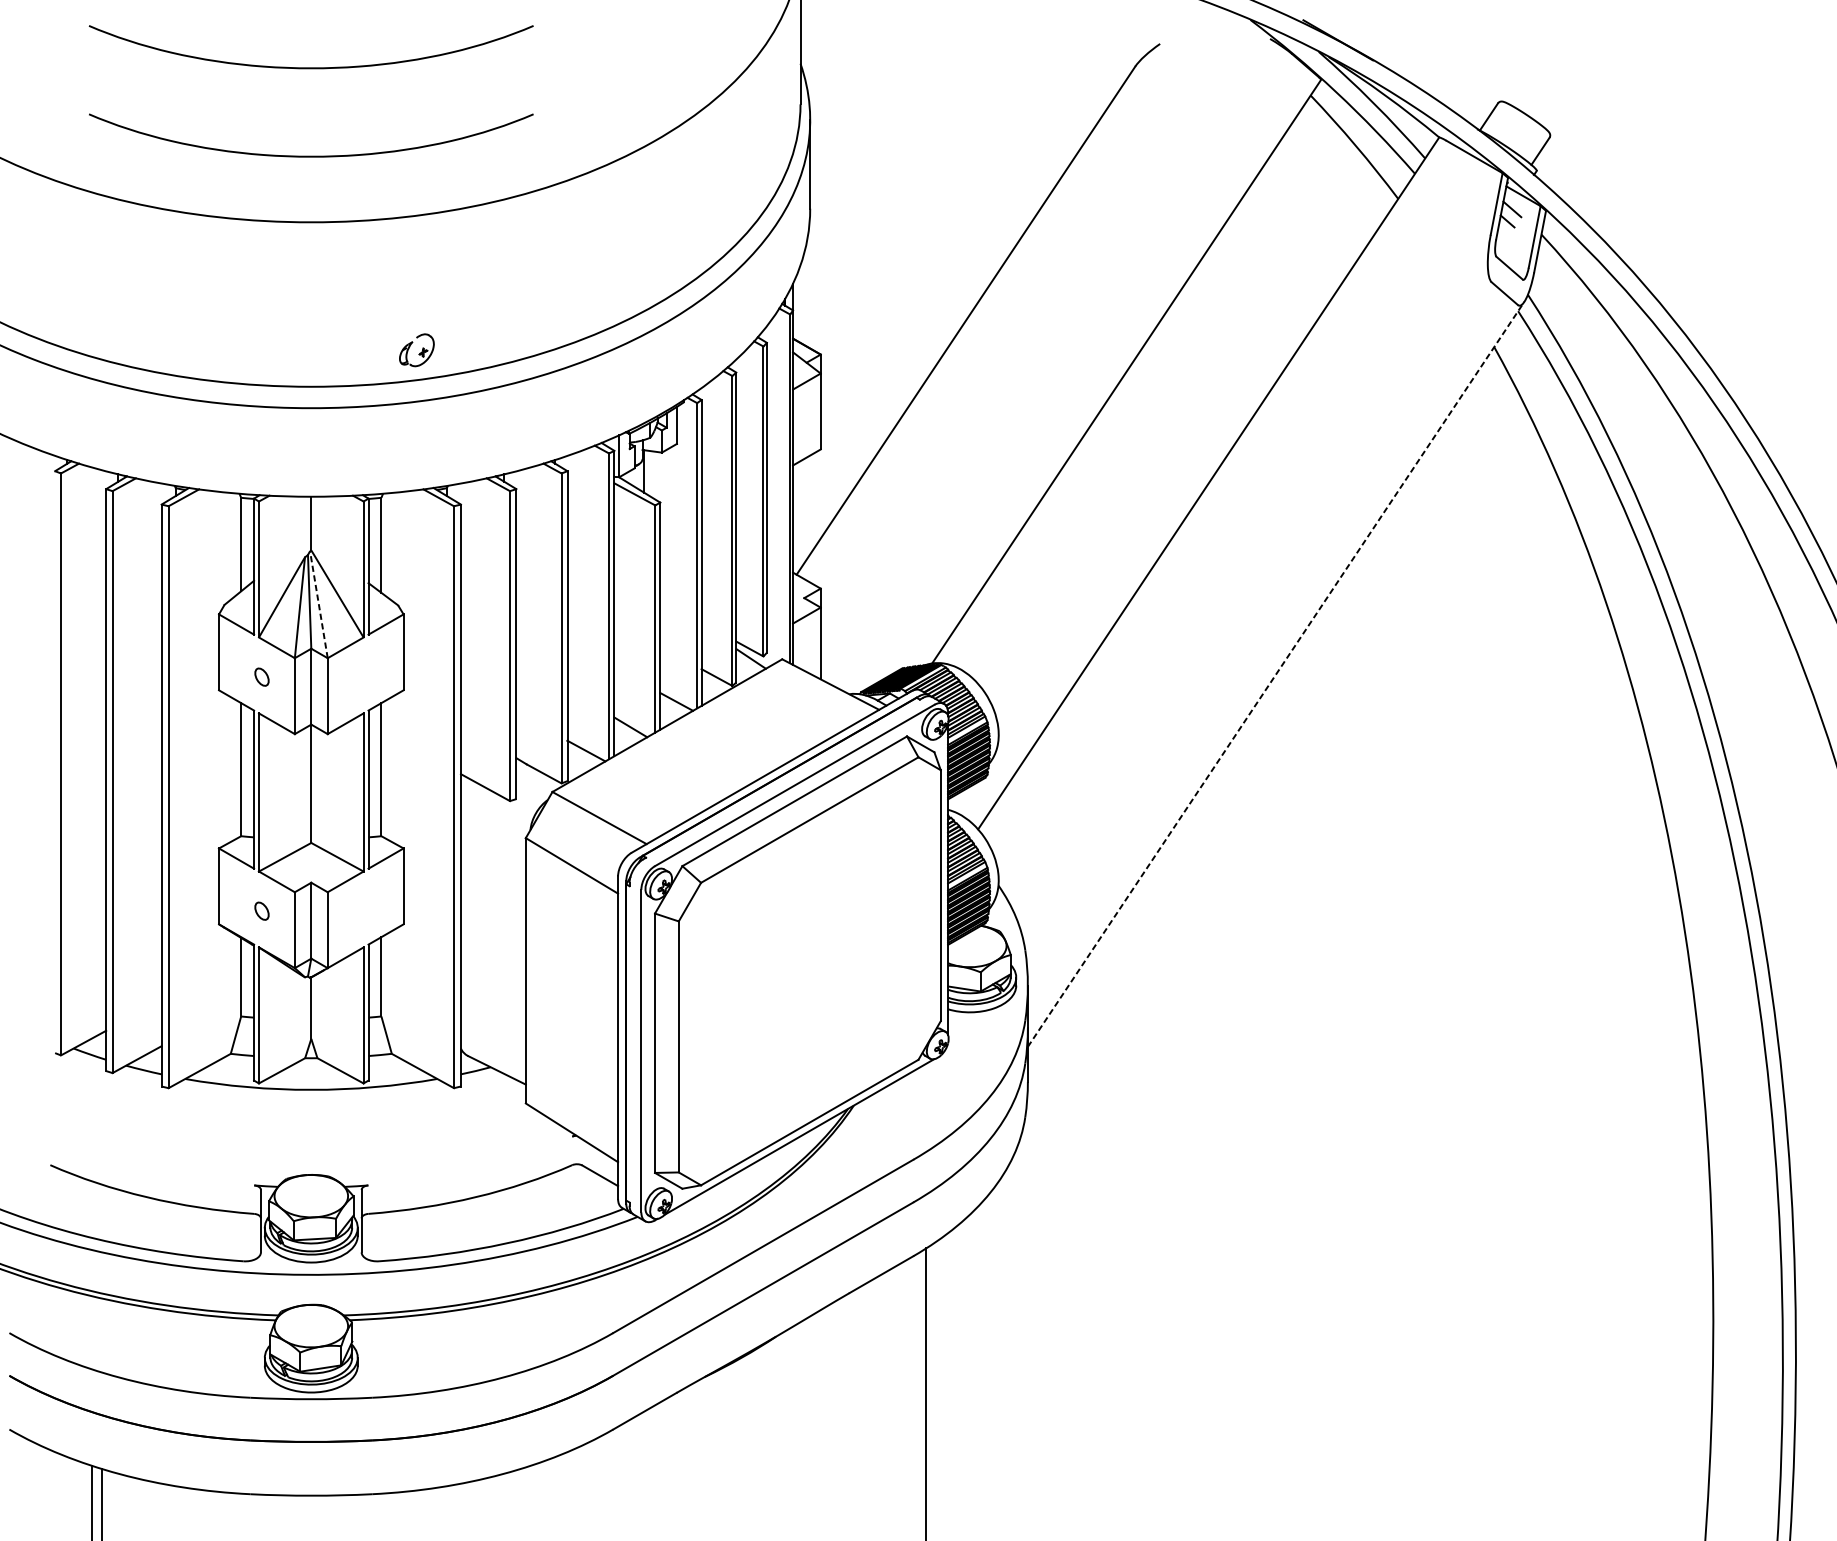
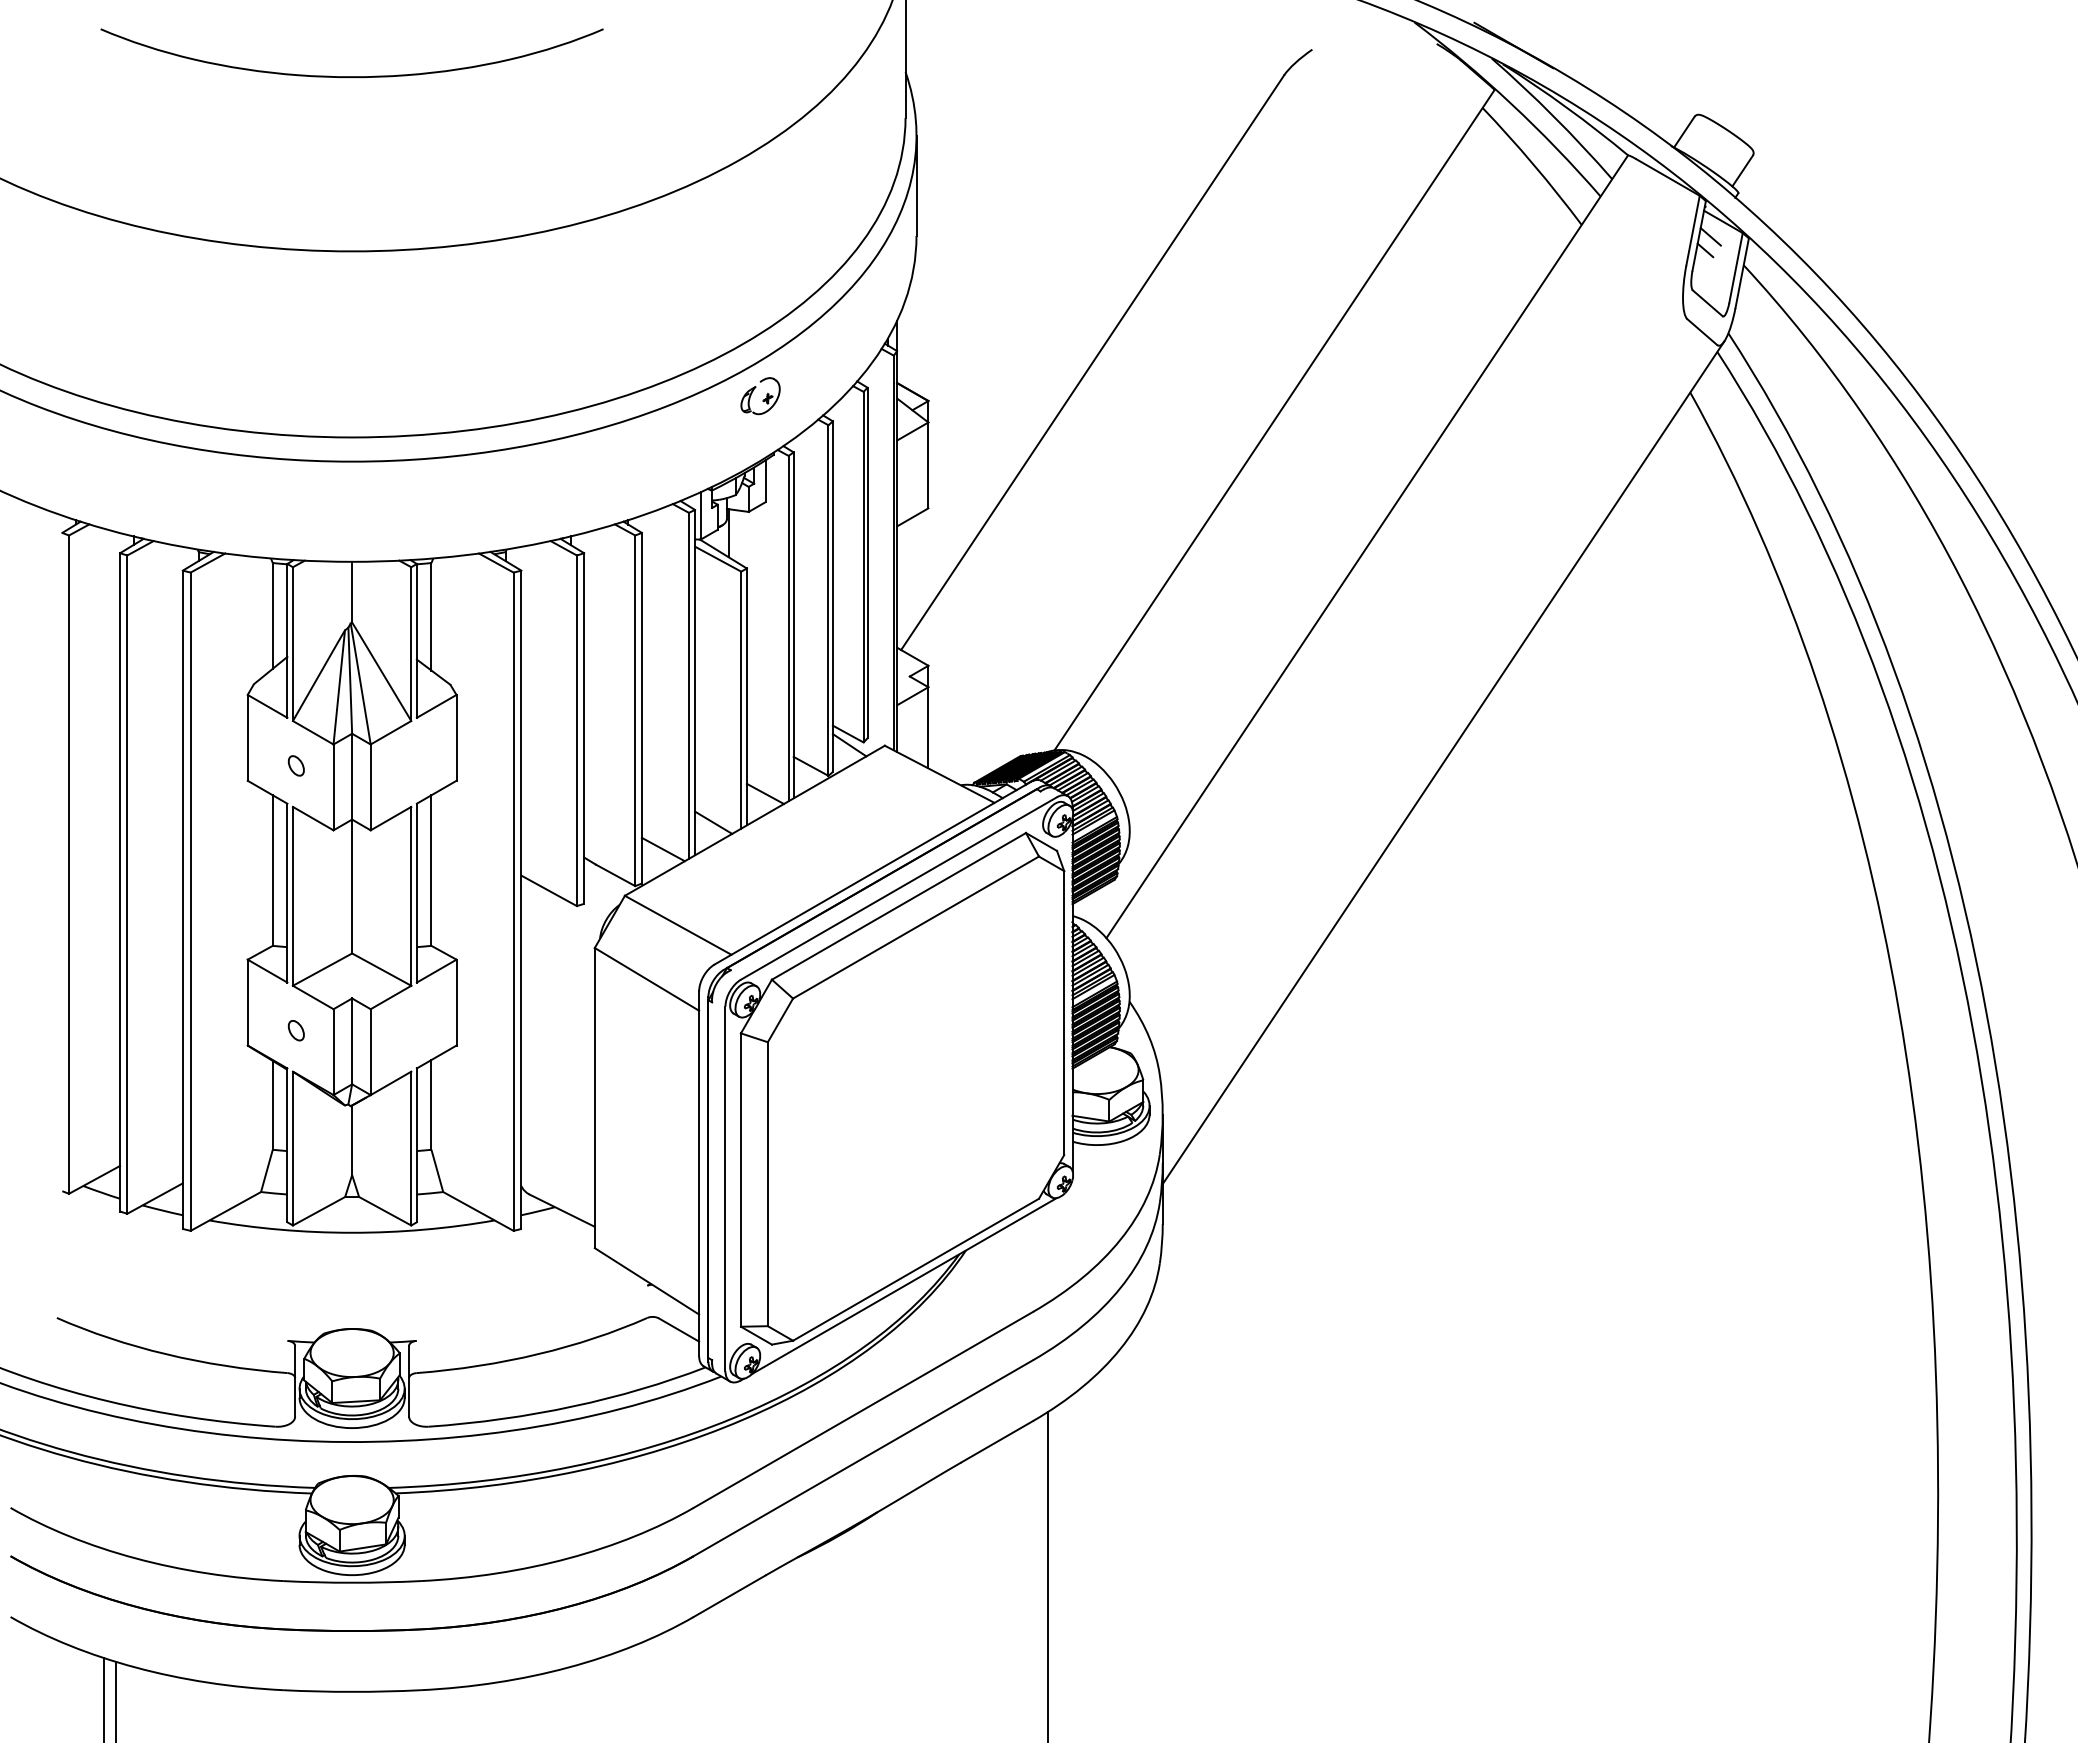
curve: (310, 156) -> (351, 176), removed
part: (416, 350) -> (760, 396), moved
line: (318, 604) -> (360, 683), dashed -> solid
line: (1276, 674) -> (1443, 762), dashed -> solid

